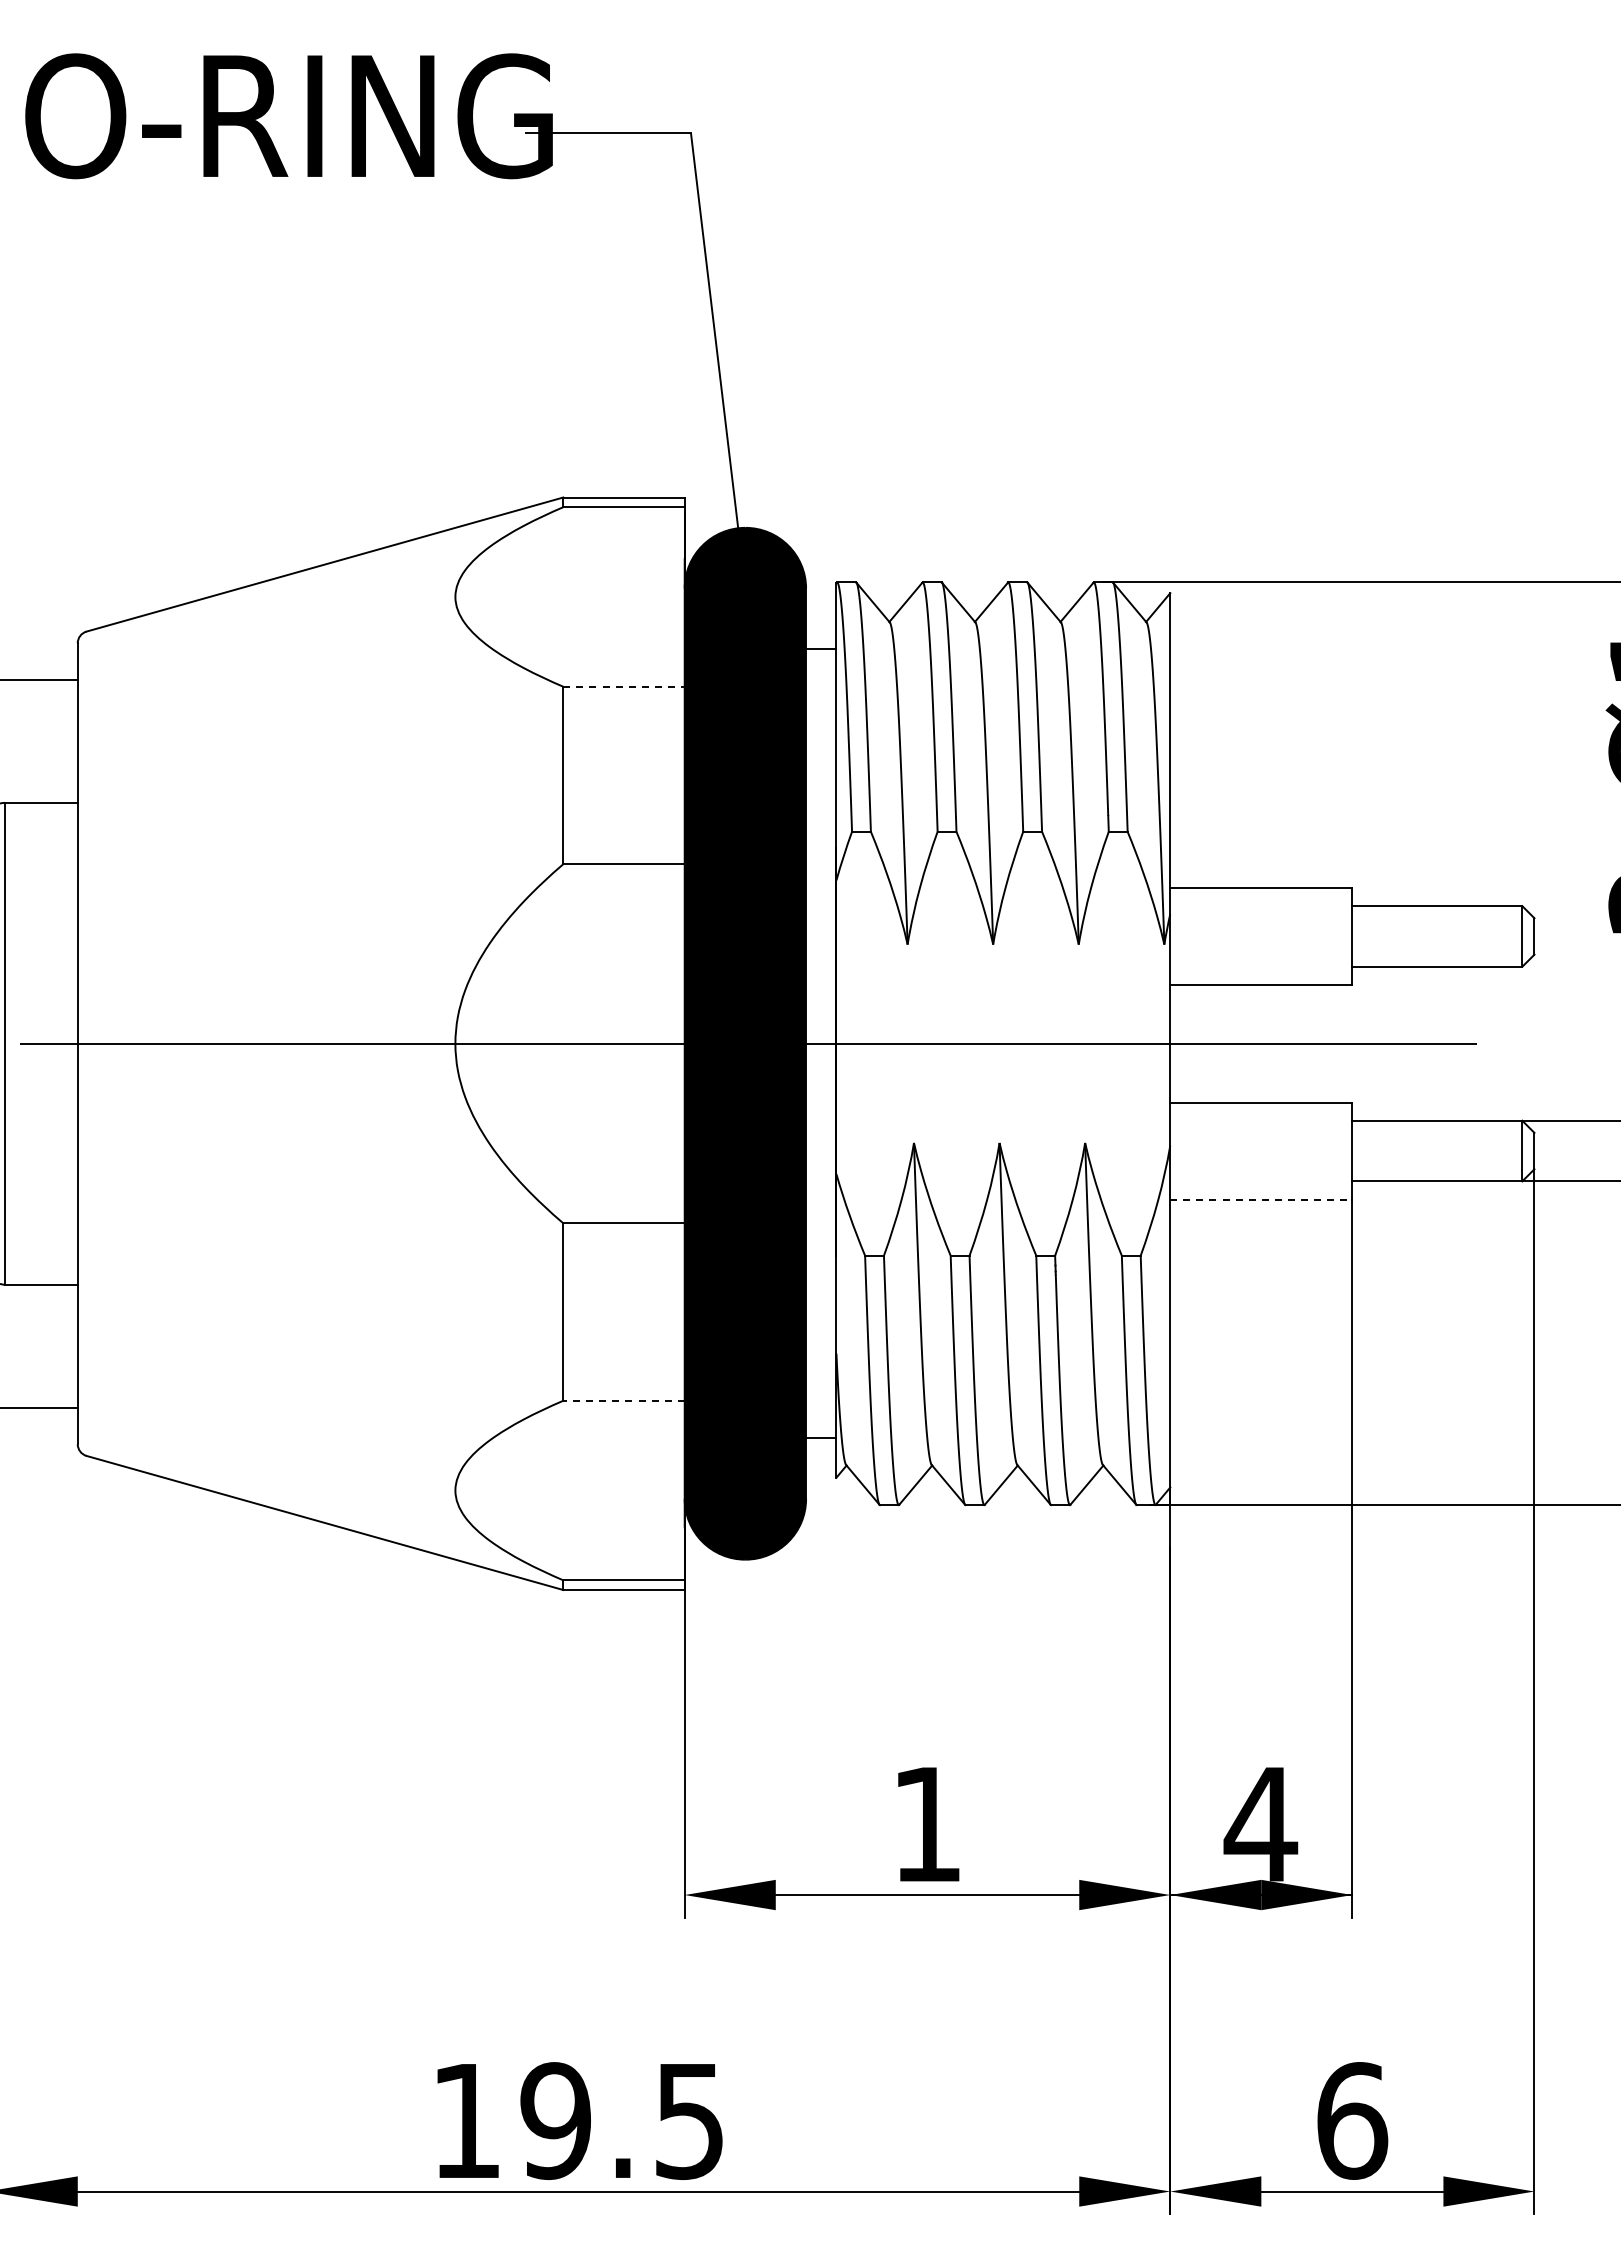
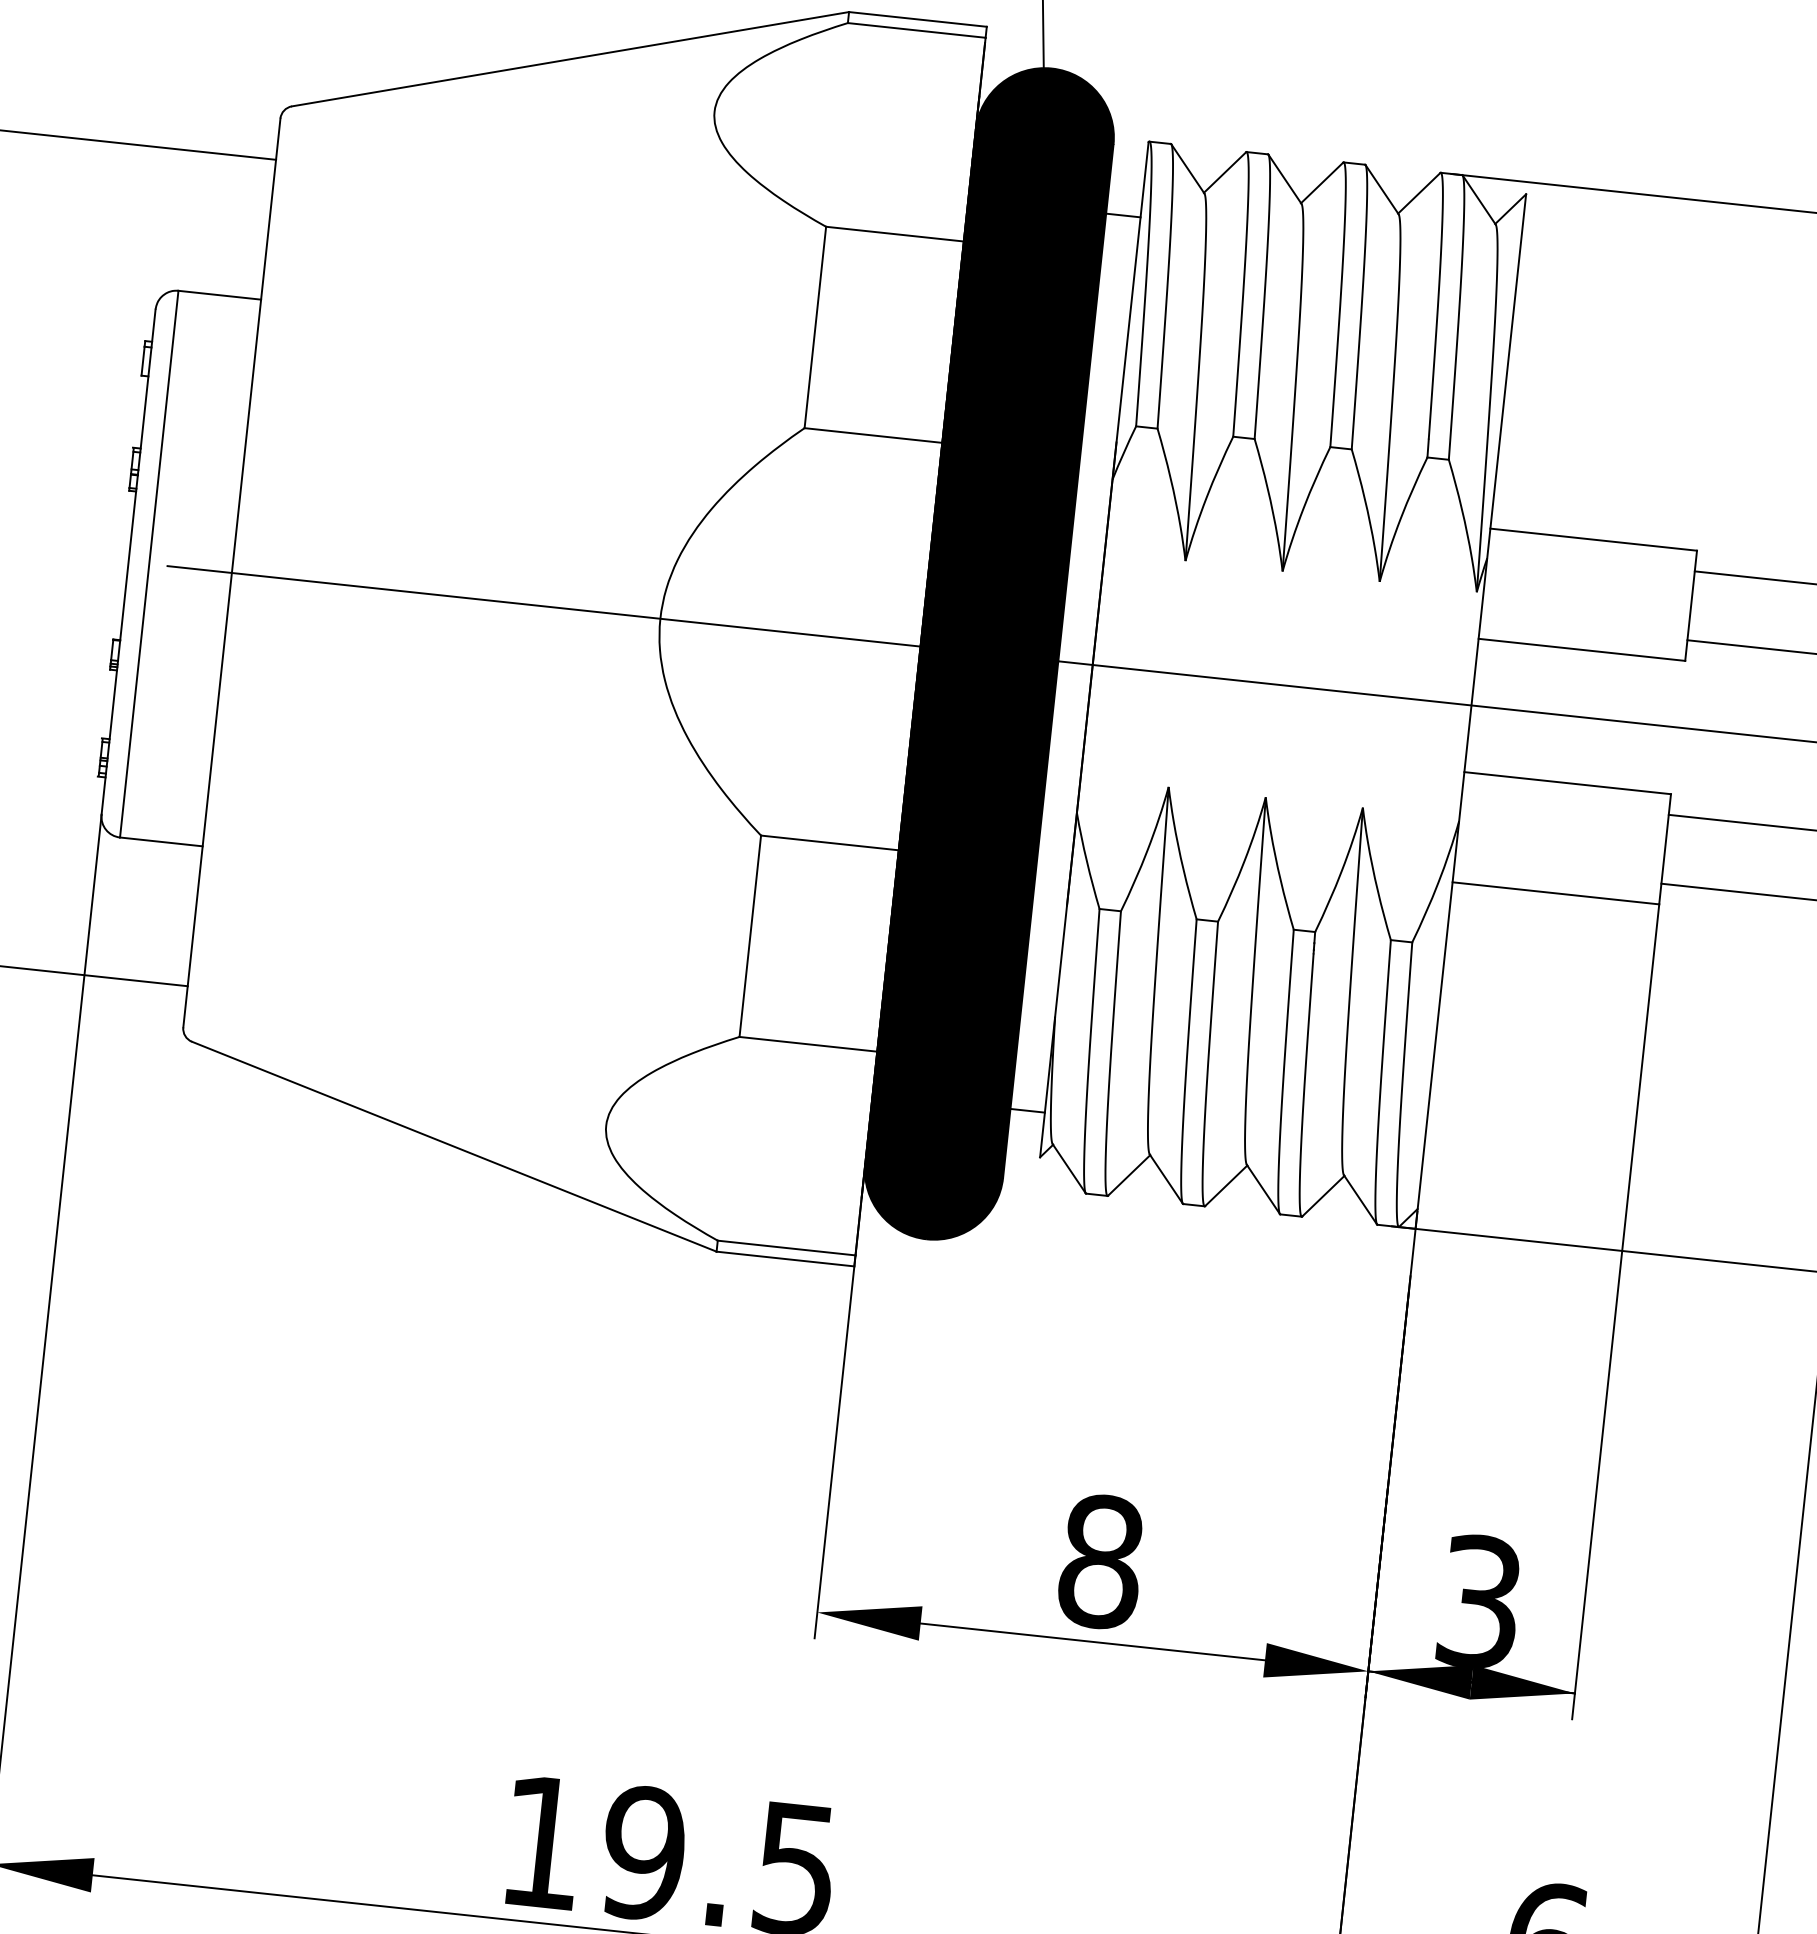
line: (624, 686) -> (895, 233), dashed -> solid
line: (1261, 1199) -> (1556, 893), dashed -> solid
line: (624, 1400) -> (808, 1044), dashed -> solid
text: (1260, 1823) -> (1479, 1601), 4 -> 3
text: (927, 1824) -> (1101, 1561), 1 -> 8

